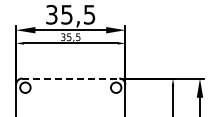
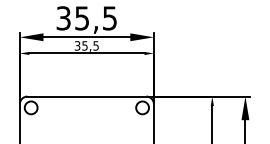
line: (71, 78) -> (87, 96), dashed -> solid

